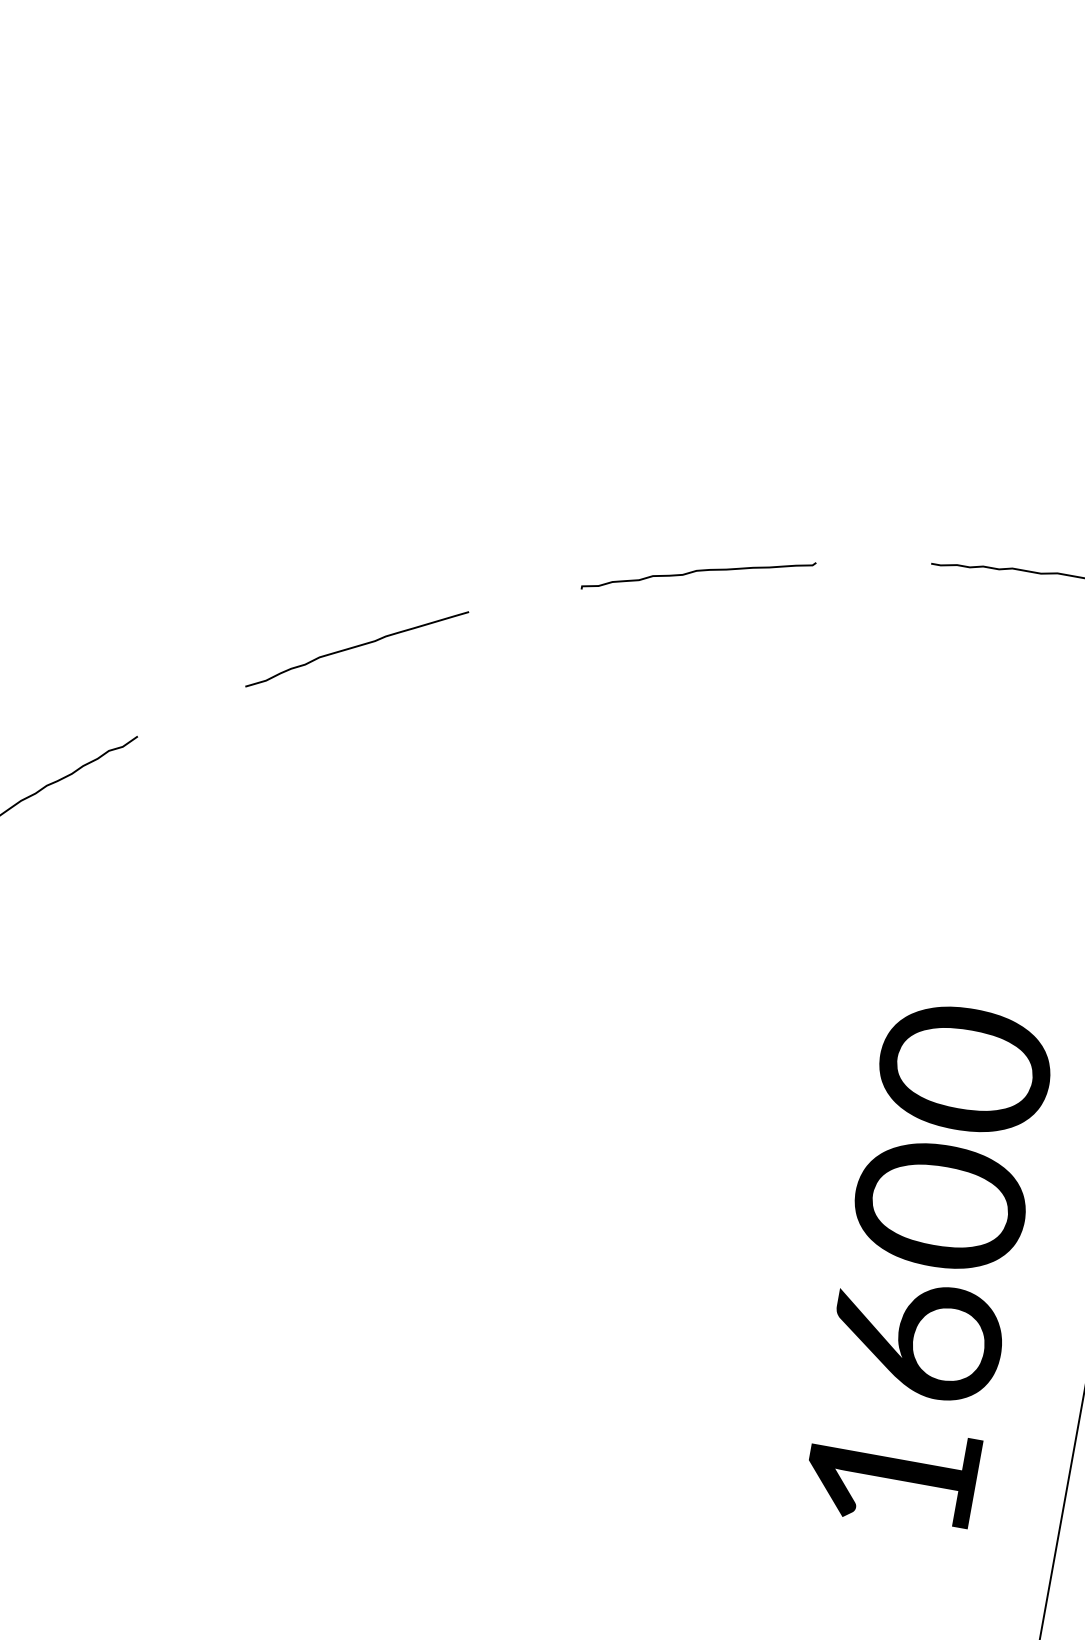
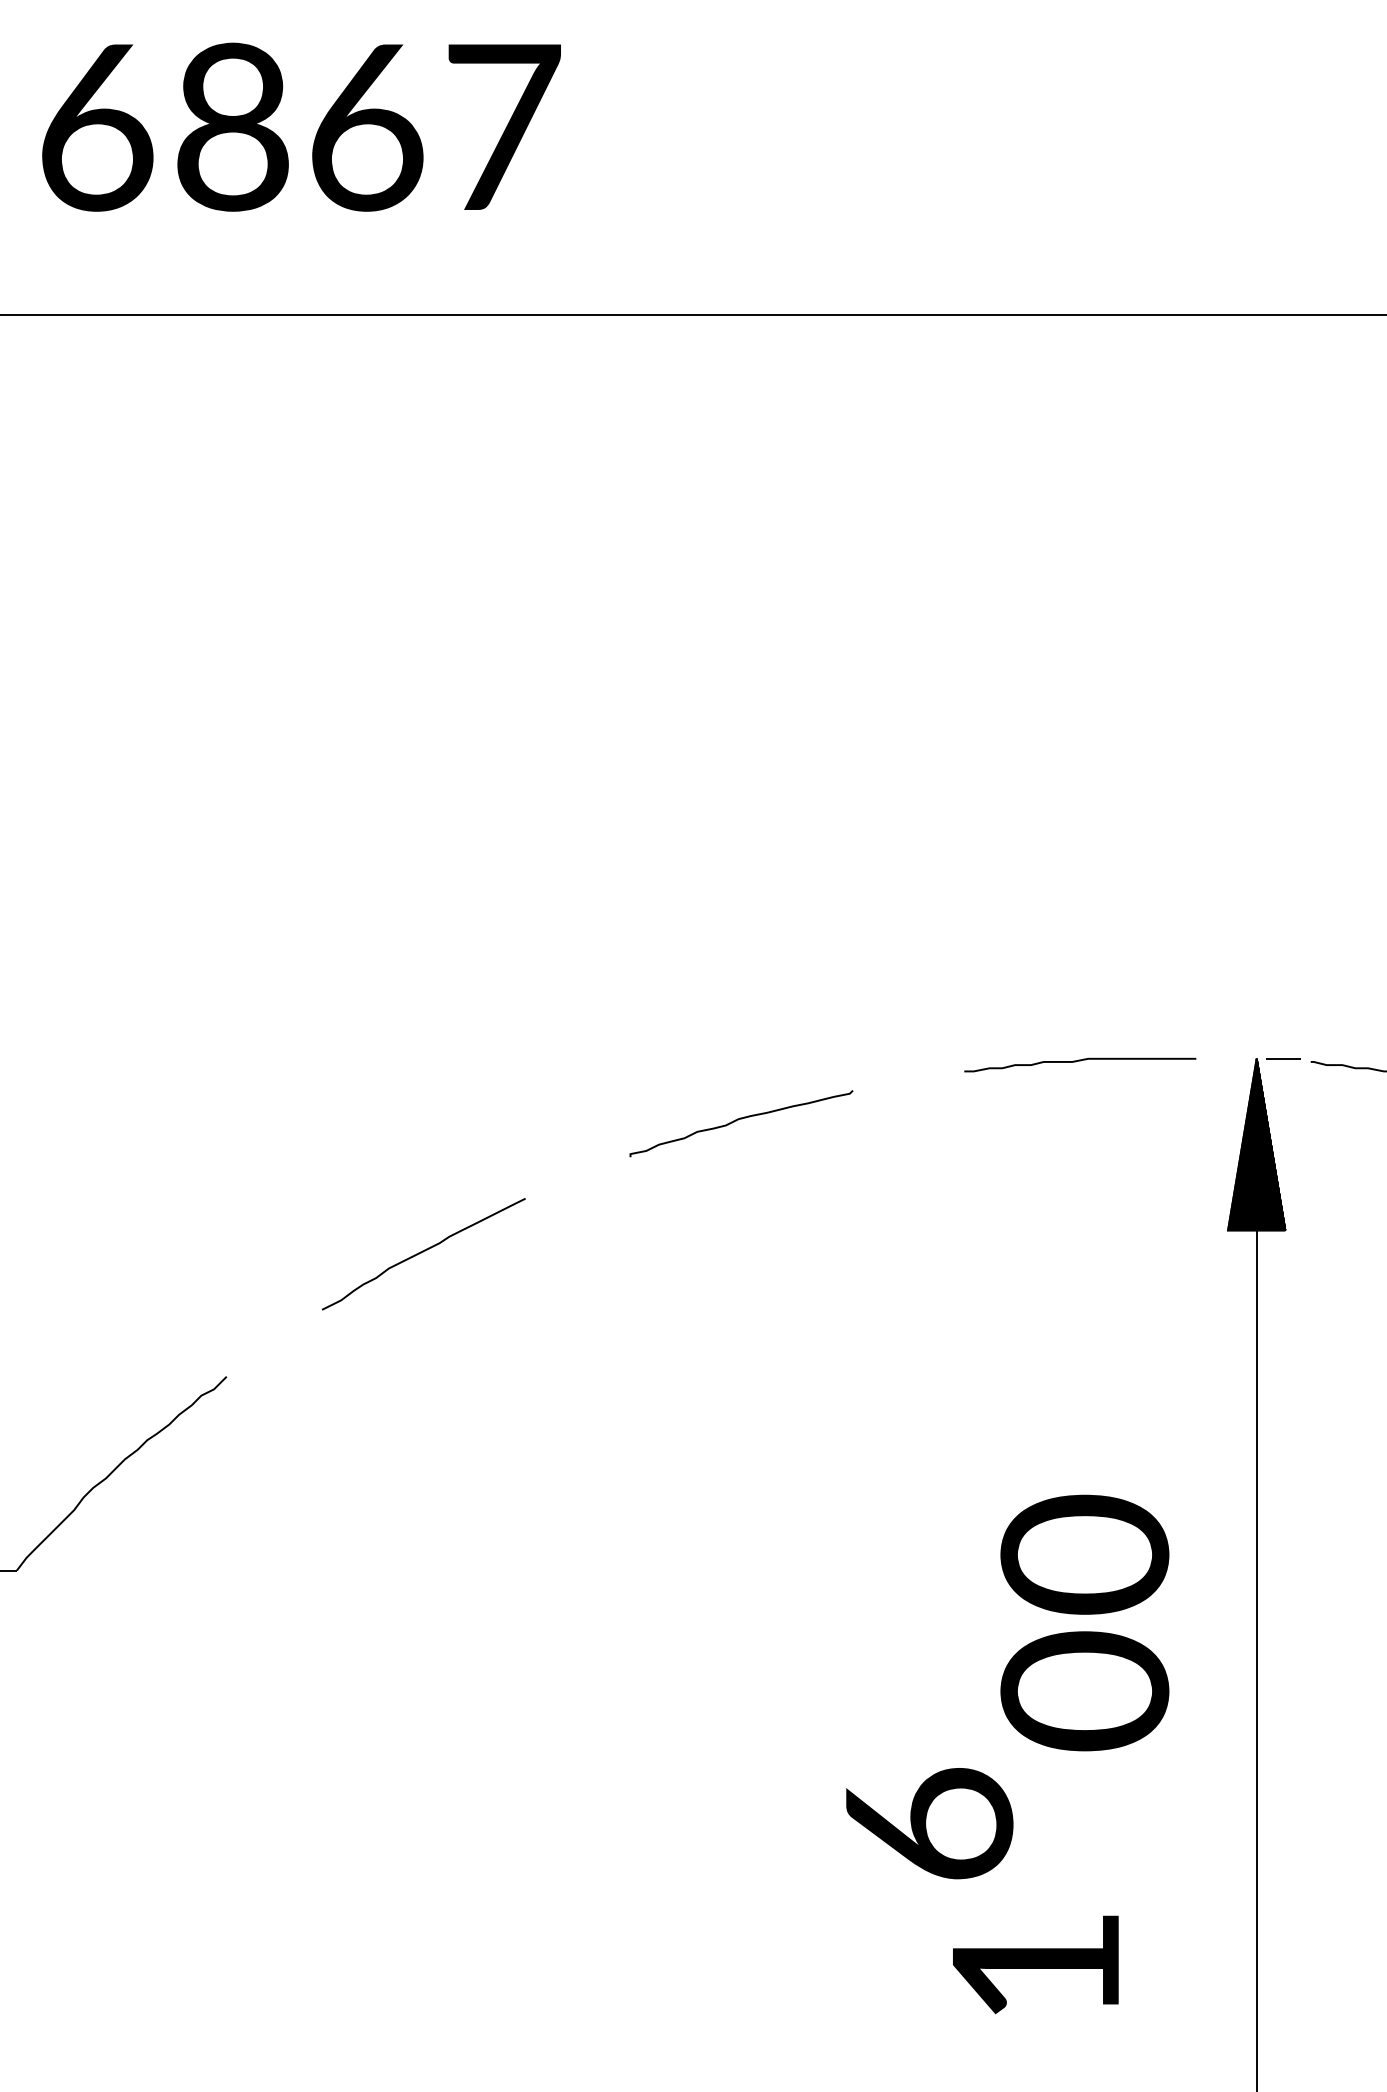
text: (917, 1338) -> (929, 1823), moved
text: (891, 1474) -> (1035, 1964), moved

